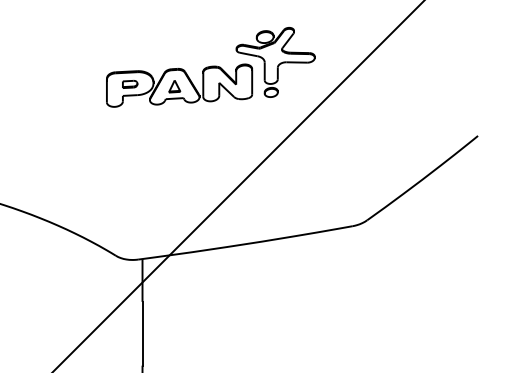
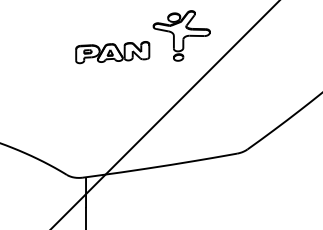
part: (179, 85) -> (112, 52), size x0.7

